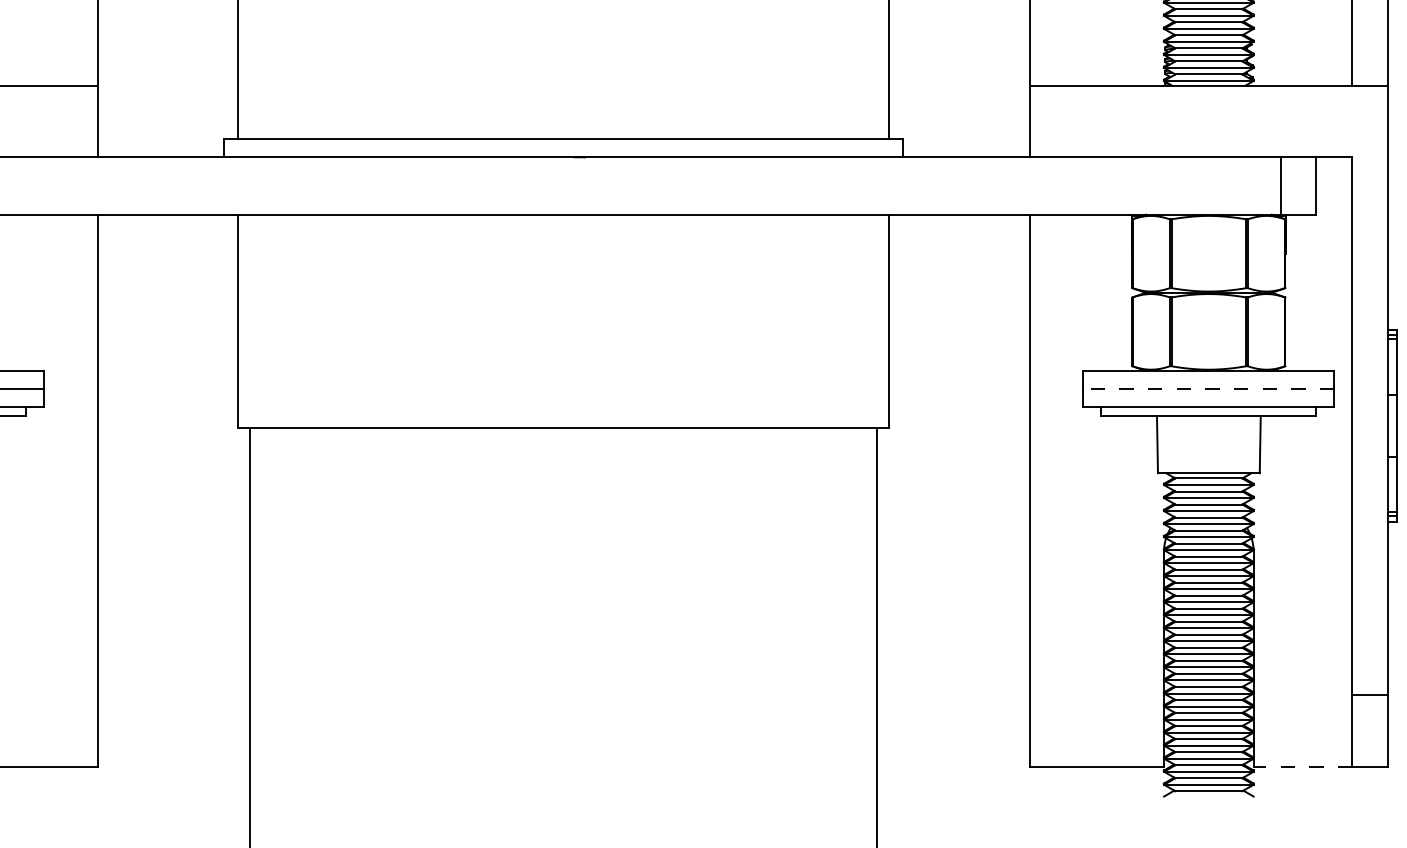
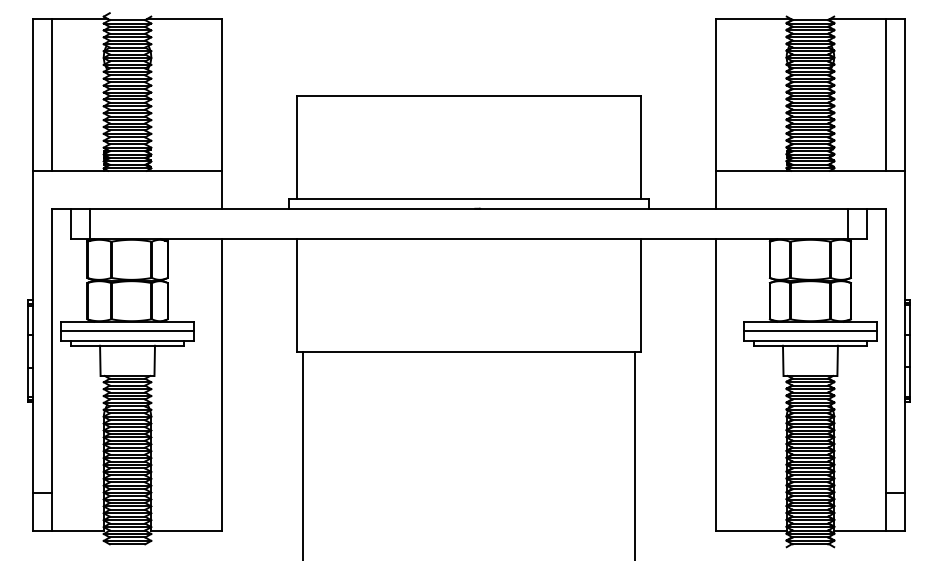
line: (1207, 389) -> (809, 331), dashed -> solid
line: (1301, 766) -> (859, 531), dashed -> solid

